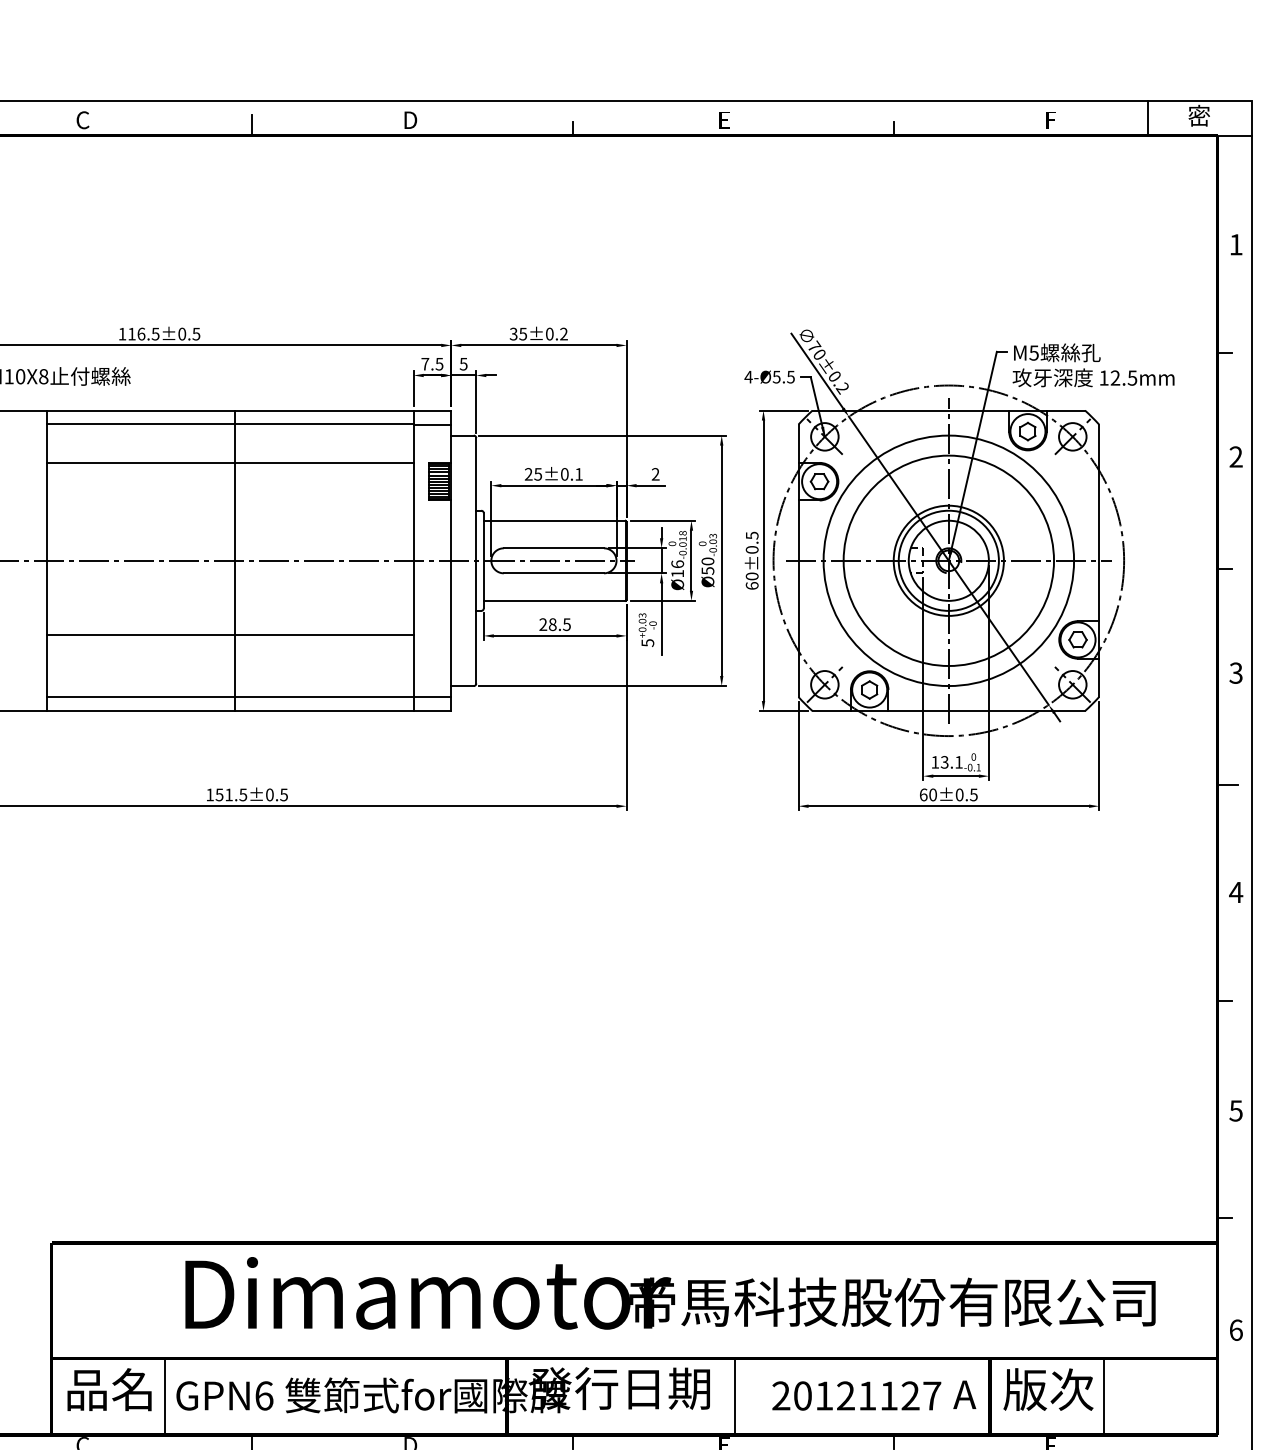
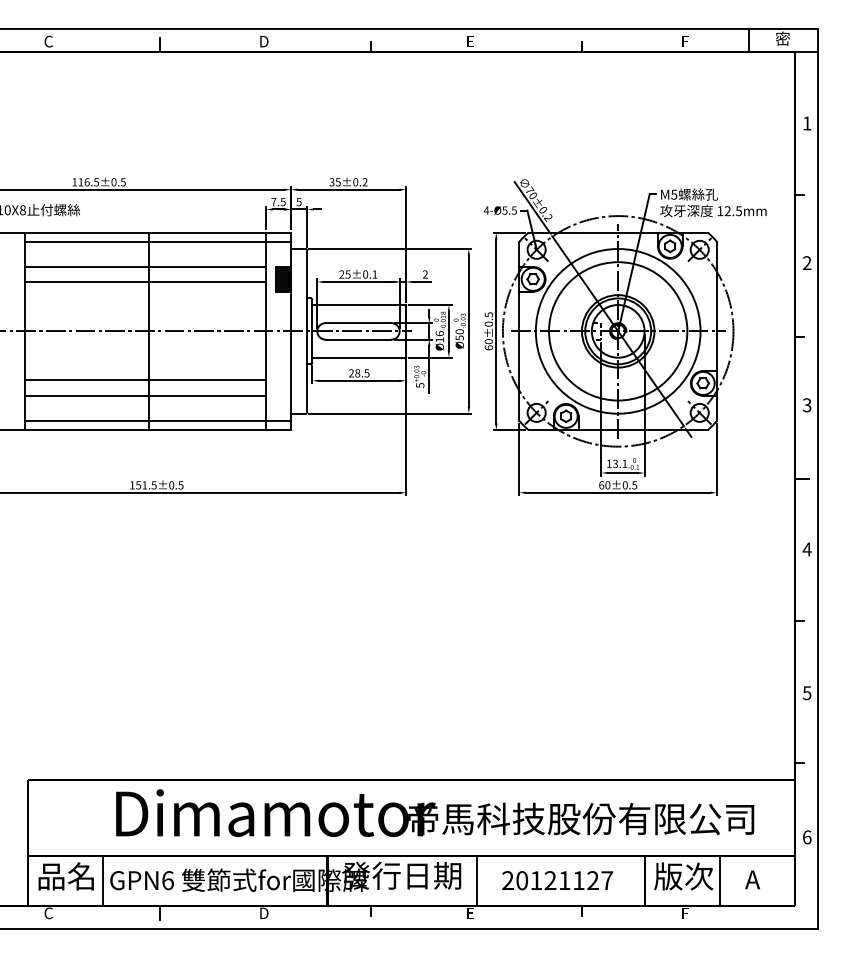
line: (230, 486) -> (145, 282), added
line: (230, 658) -> (145, 395), added
text: (964, 1394) -> (752, 879), moved

